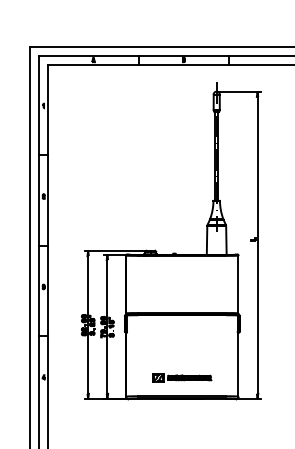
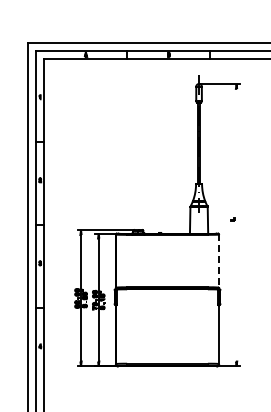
line: (257, 244) -> (236, 224), removed
line: (237, 284) -> (218, 261), solid -> dashed
part: (182, 377) -> (167, 346), removed

